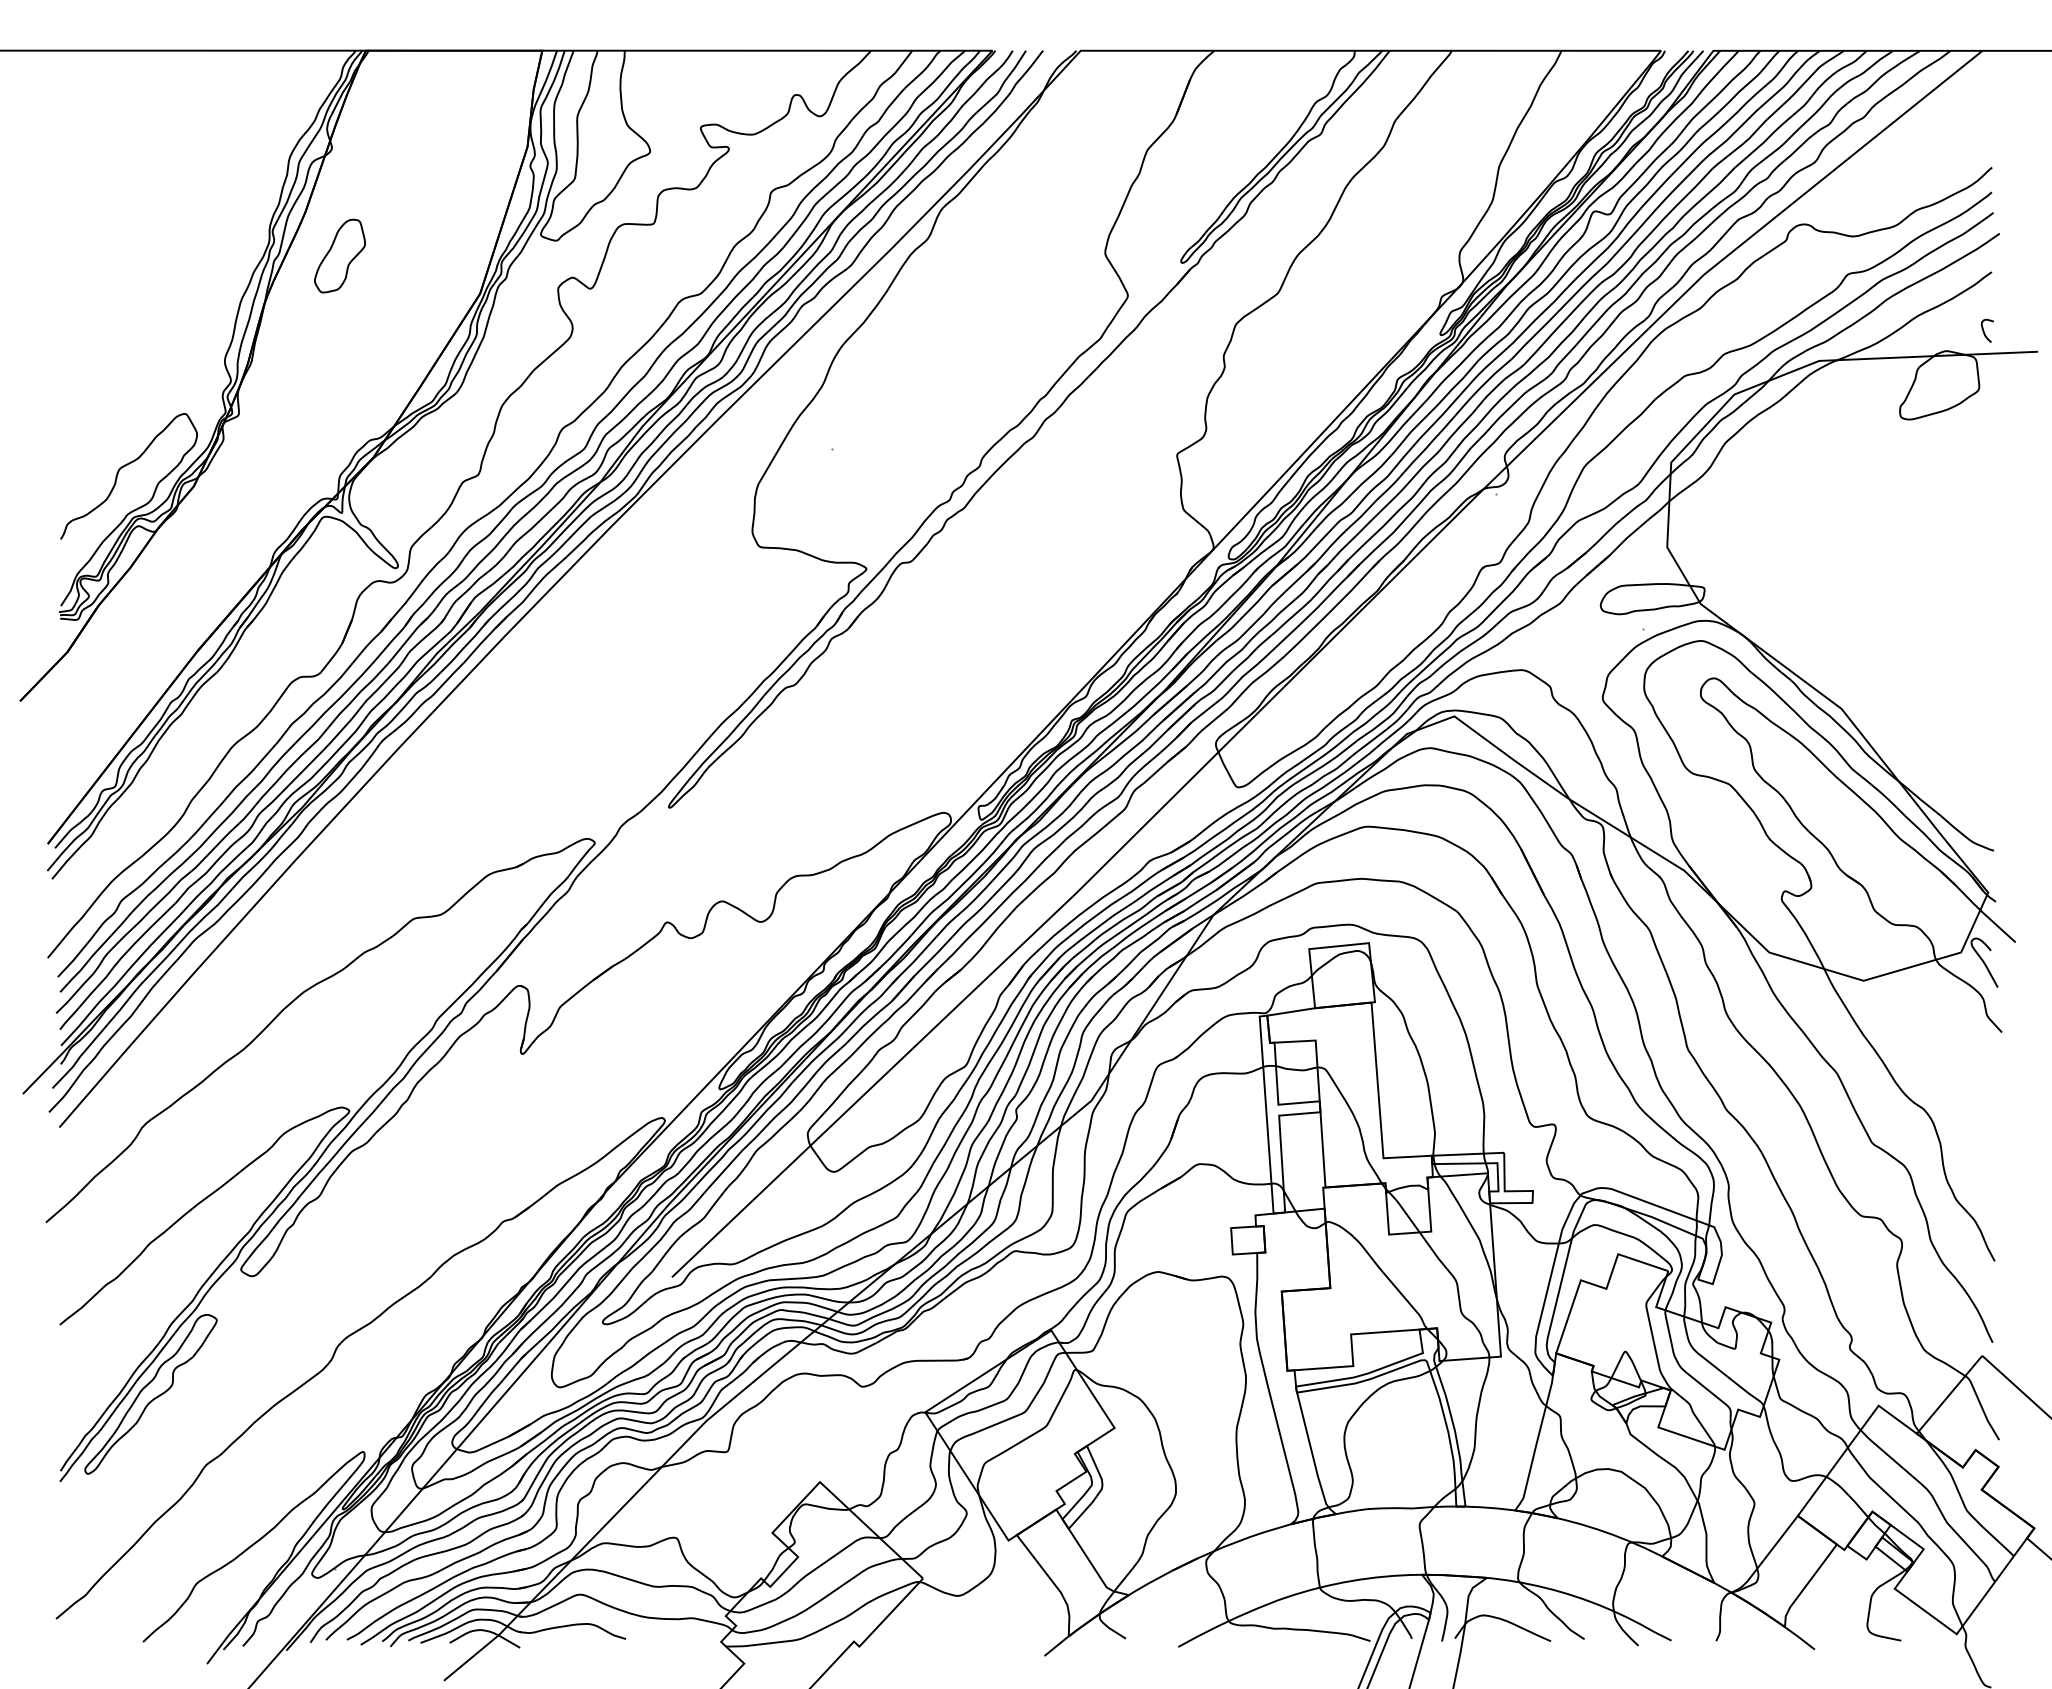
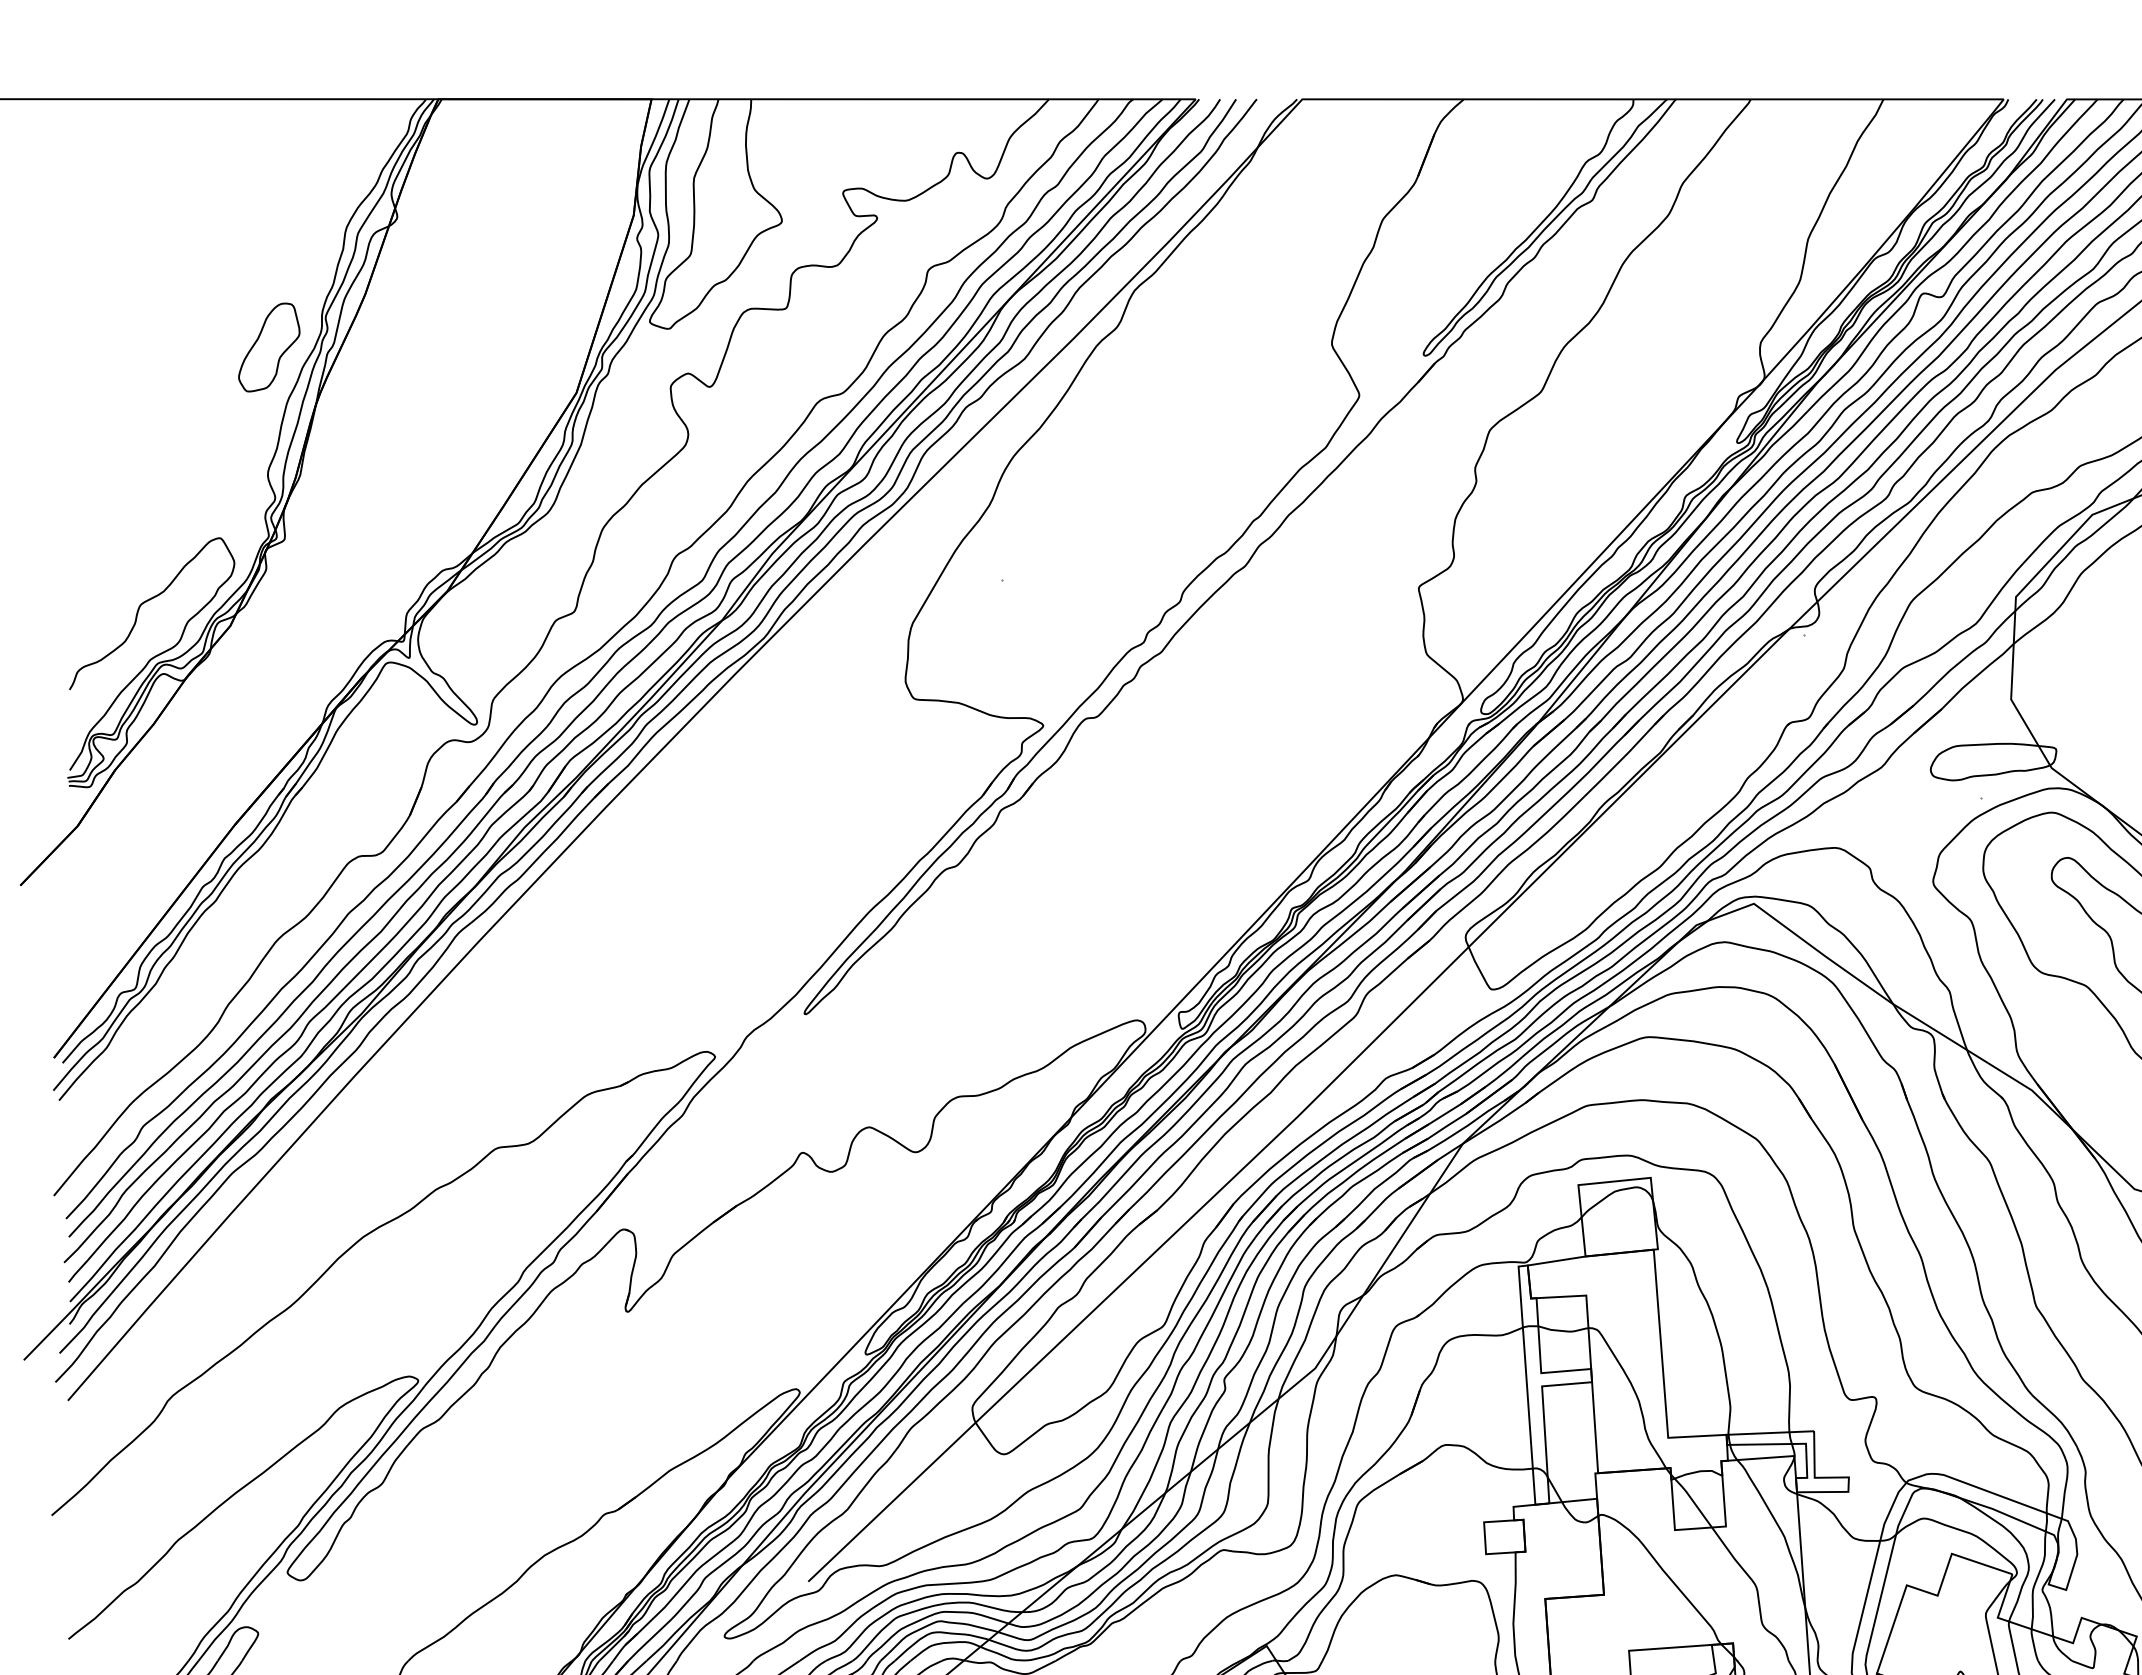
part: (339, 255) -> (268, 346), moved

